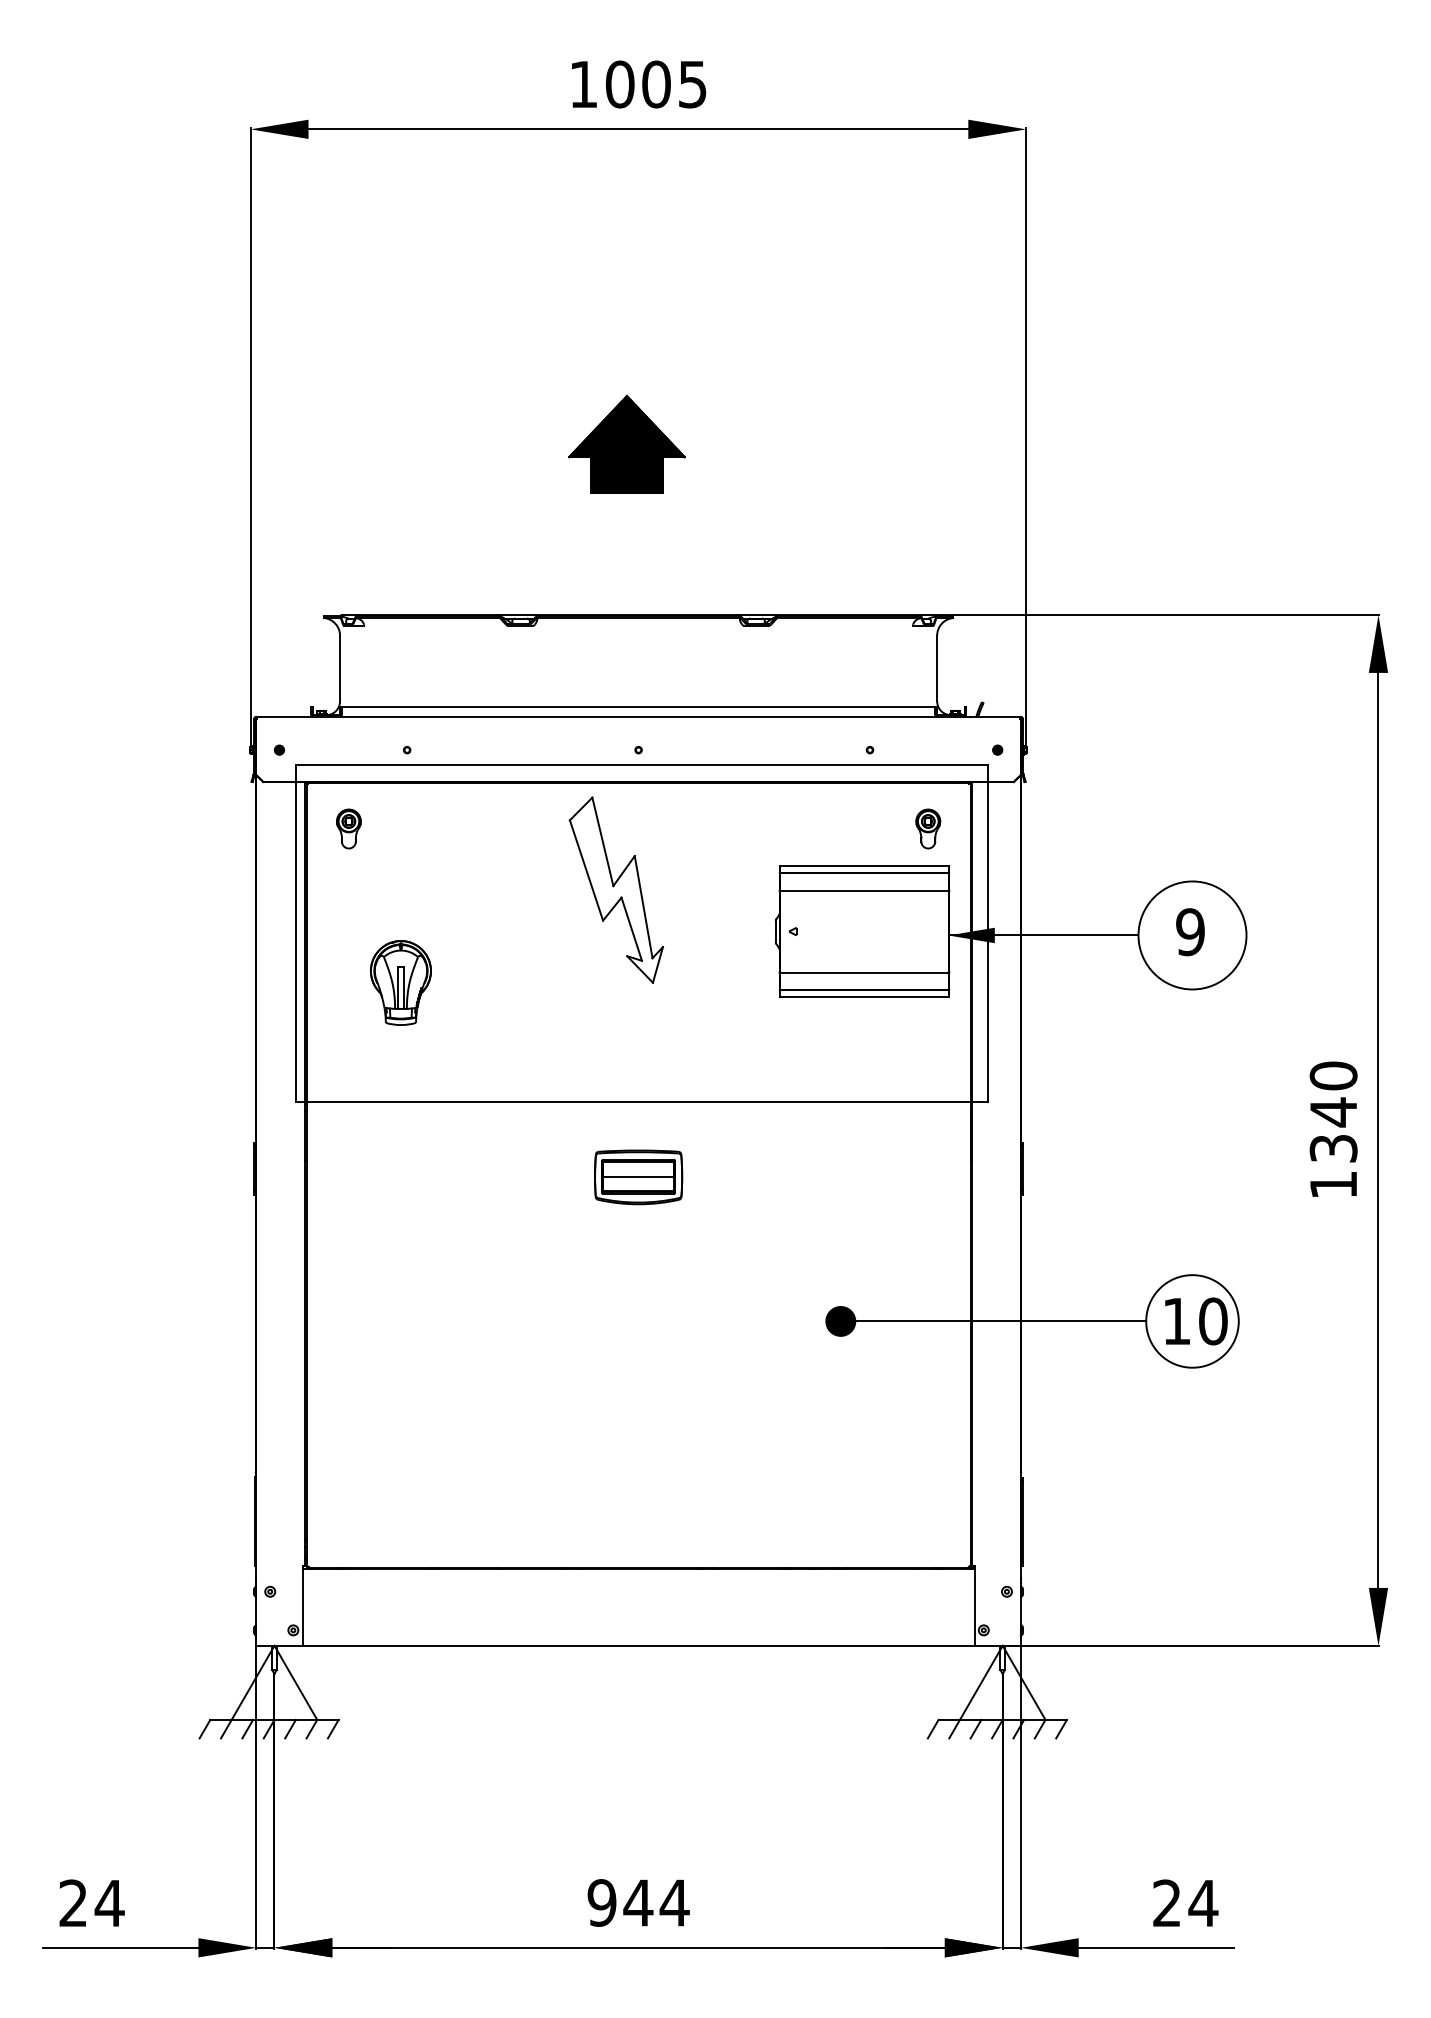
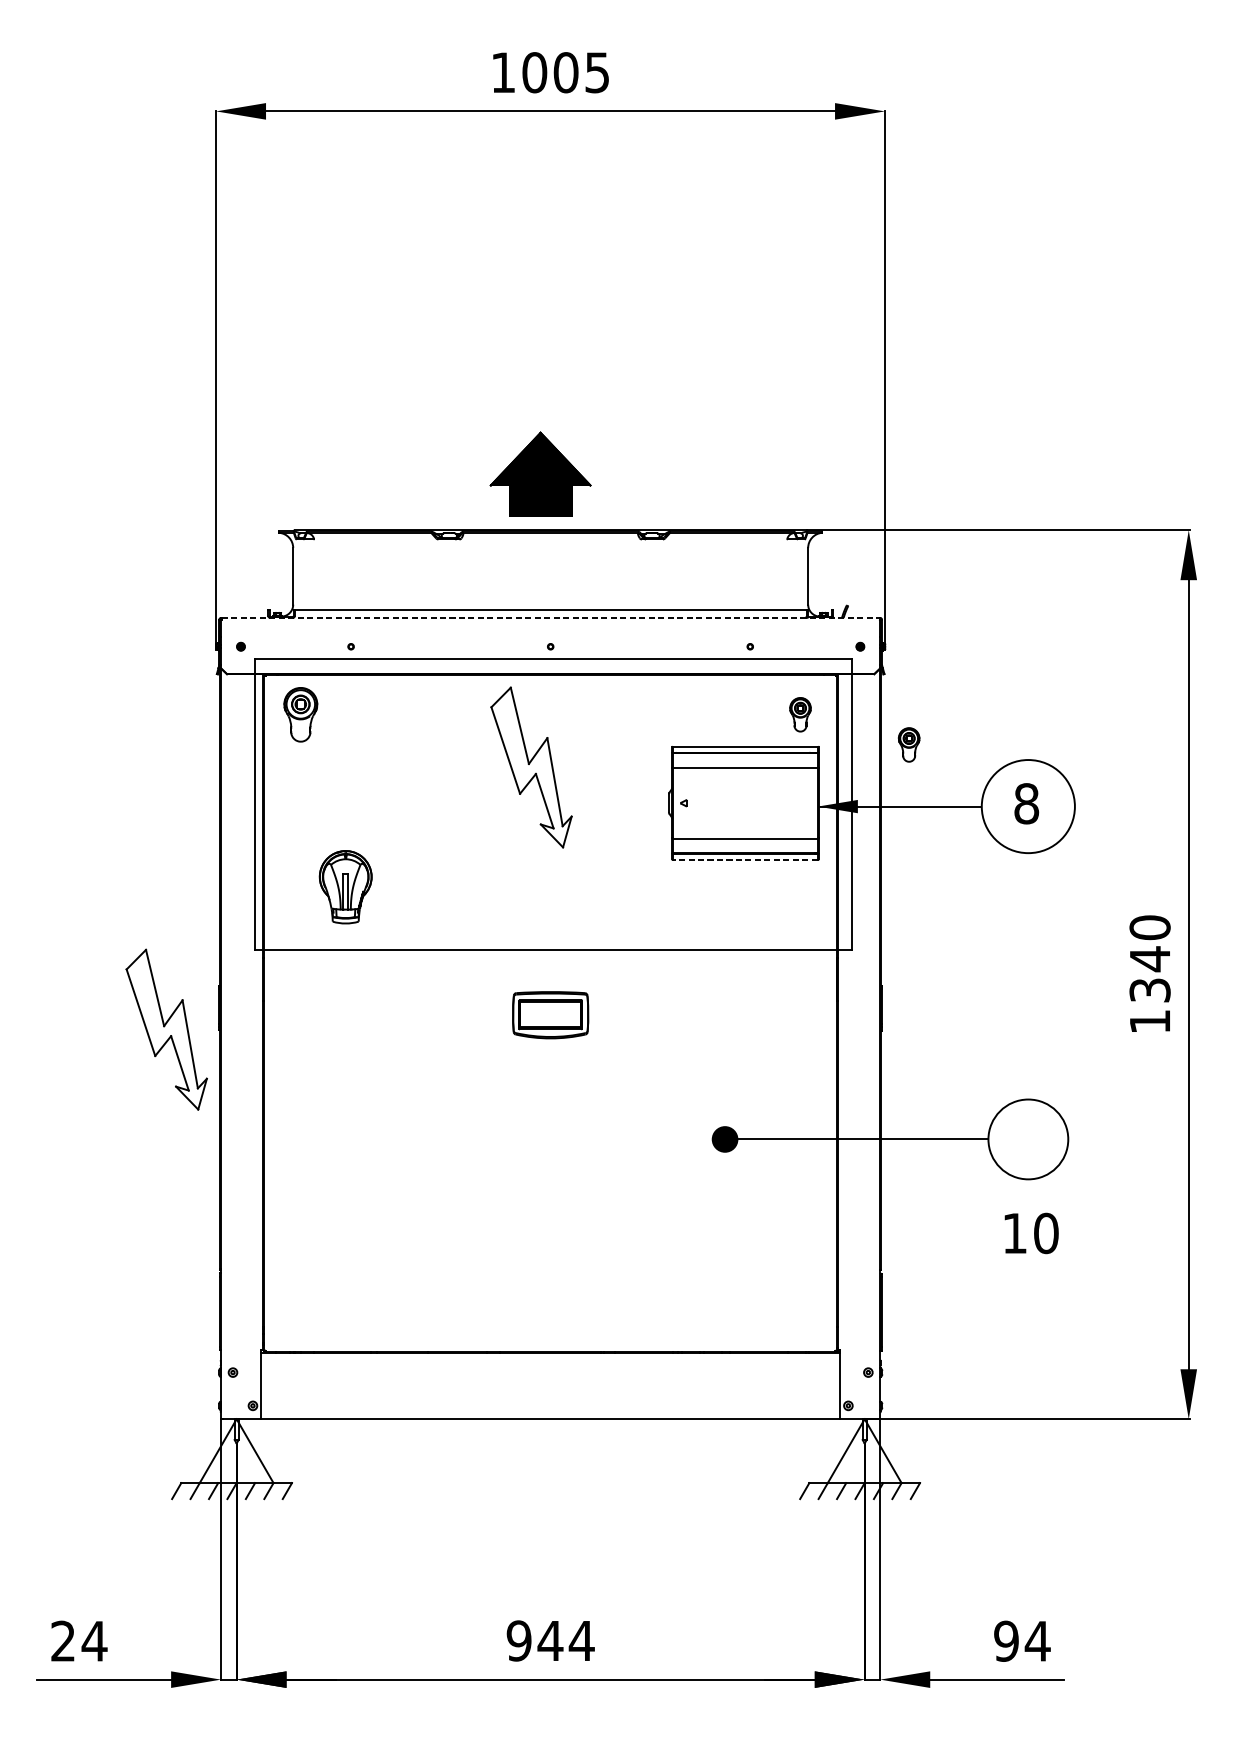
part: (626, 443) -> (540, 473), moved
line: (639, 716) -> (551, 617), solid -> dashed
part: (348, 828) -> (300, 714), size x1.6
part: (1054, 863) -> (909, 744), added
text: (1190, 932) -> (1026, 804), 9 -> 8
part: (400, 982) -> (345, 886), moved
line: (864, 997) -> (745, 860), solid -> dashed
line: (638, 1177) -> (550, 1015), removed
part: (192, 1193) -> (165, 1029), added
text: (1196, 1321) -> (1031, 1233), moved
text: (1166, 1903) -> (1005, 1641), 24 -> 94

